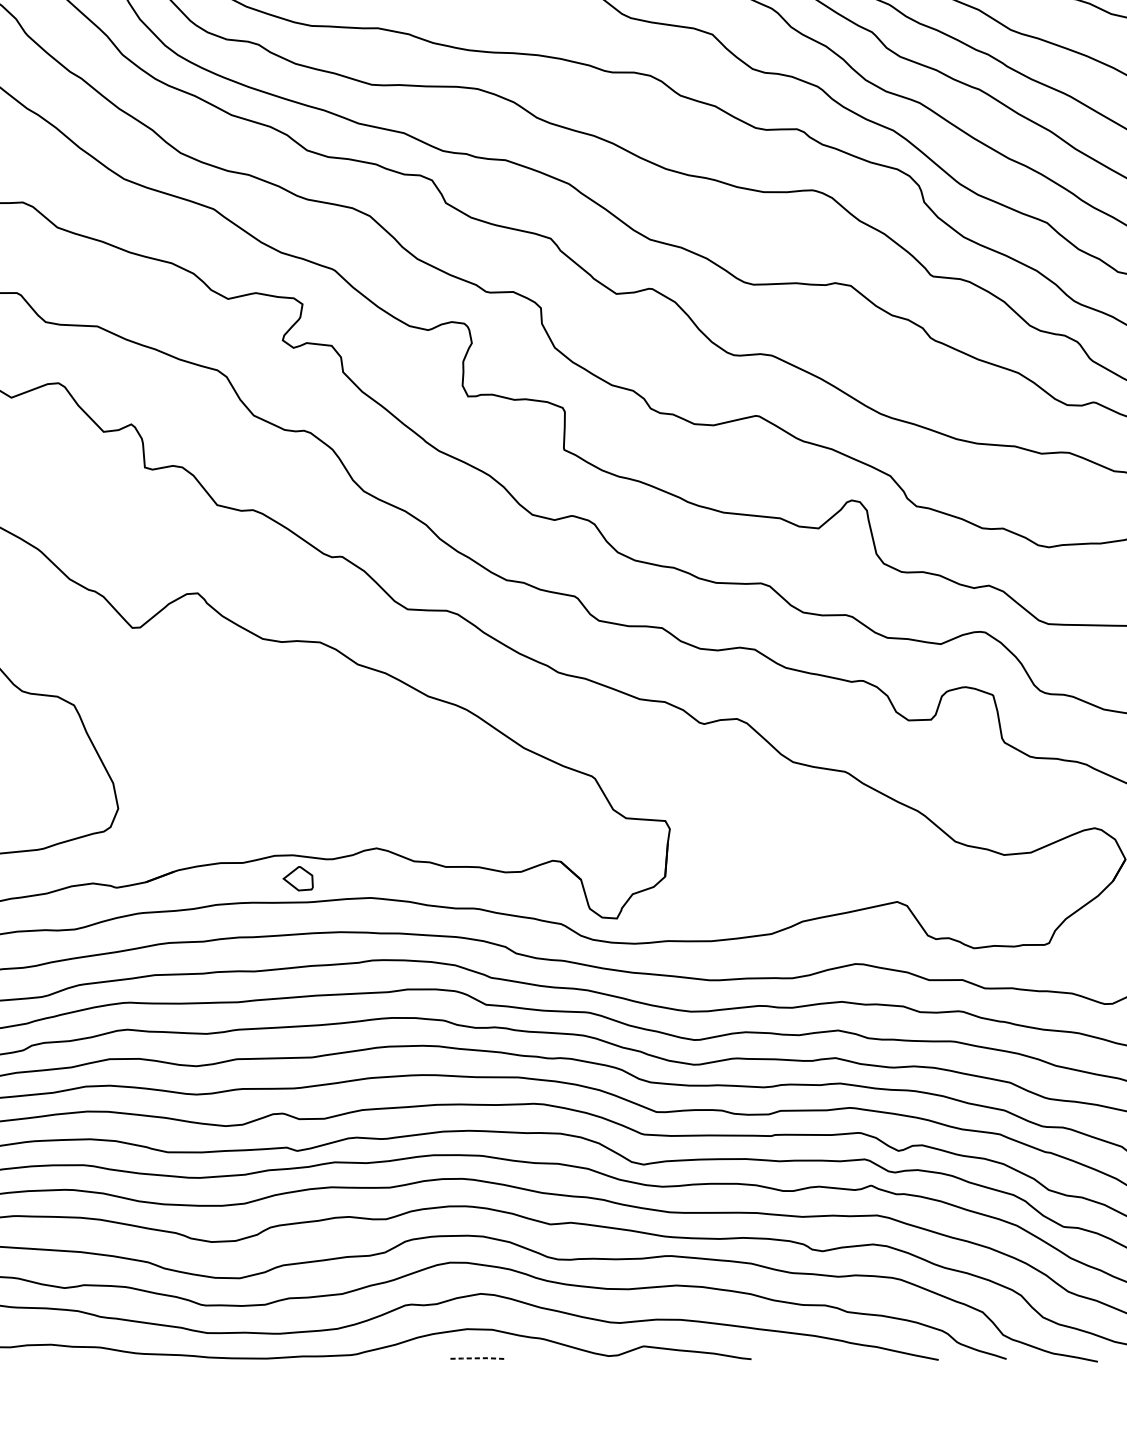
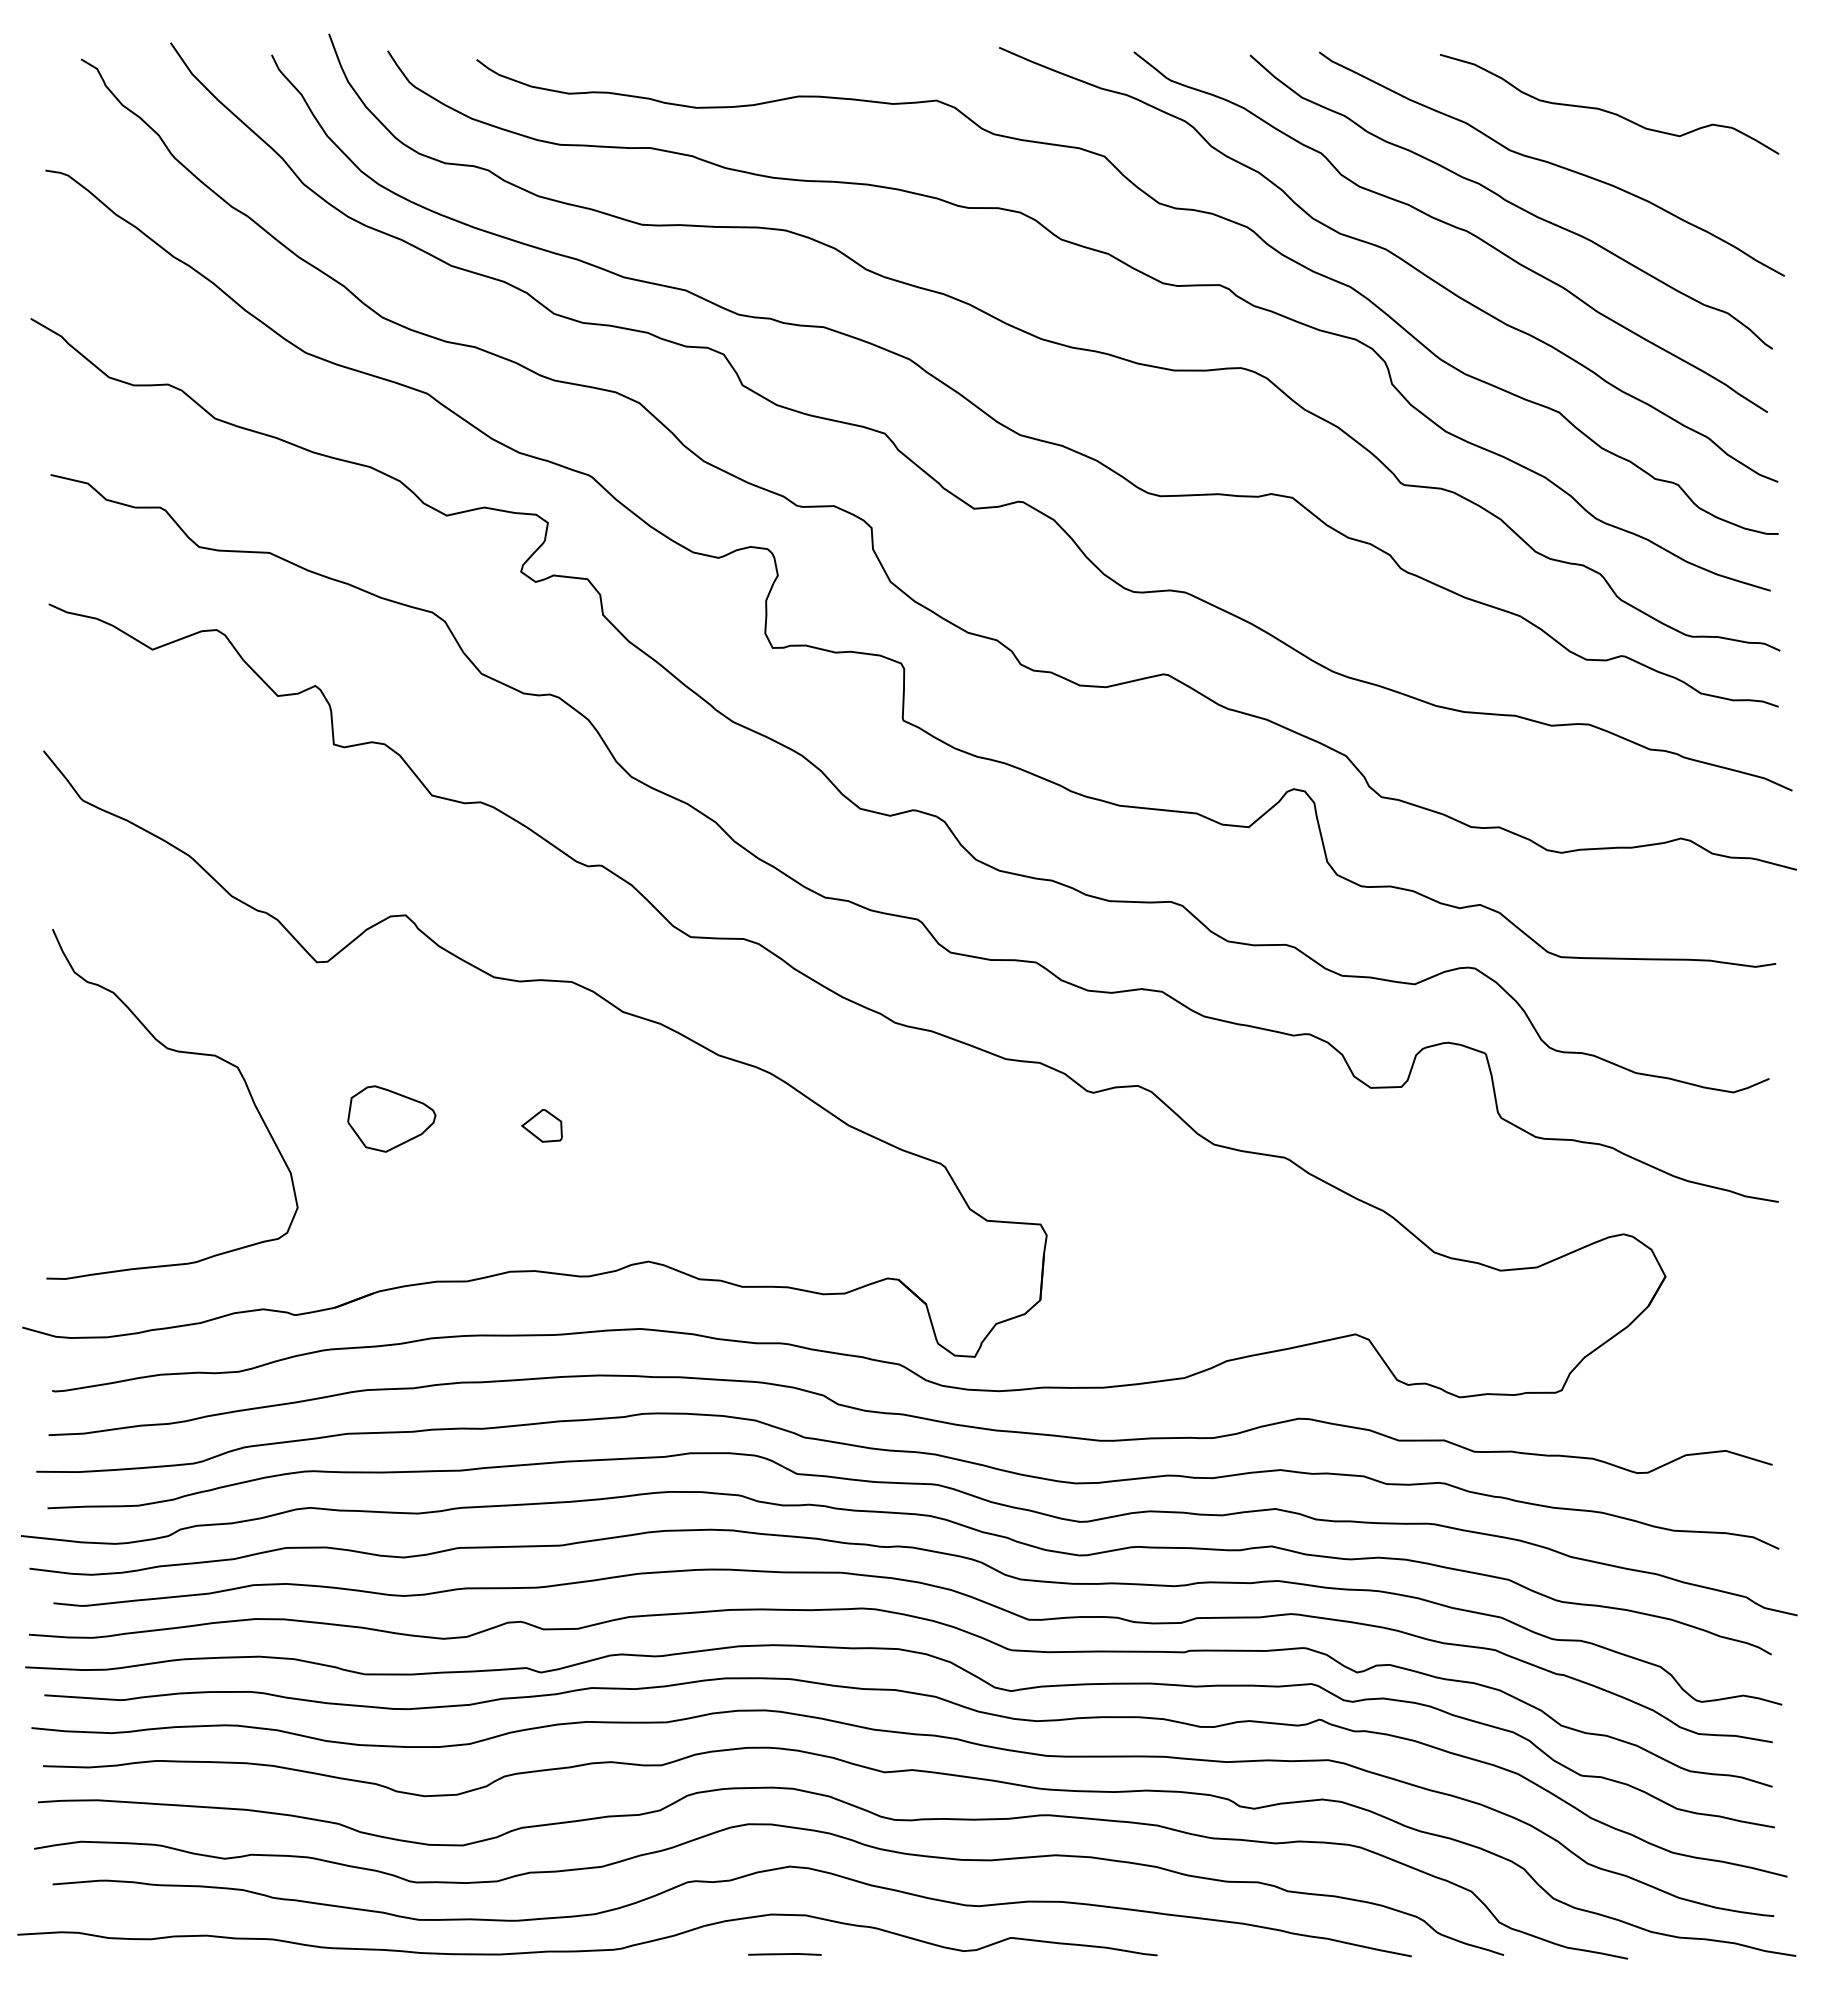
part: (187, 742) -> (391, 1118), added
part: (297, 878) -> (541, 1125), moved
line: (476, 1358) -> (784, 1954), dashed -> solid

